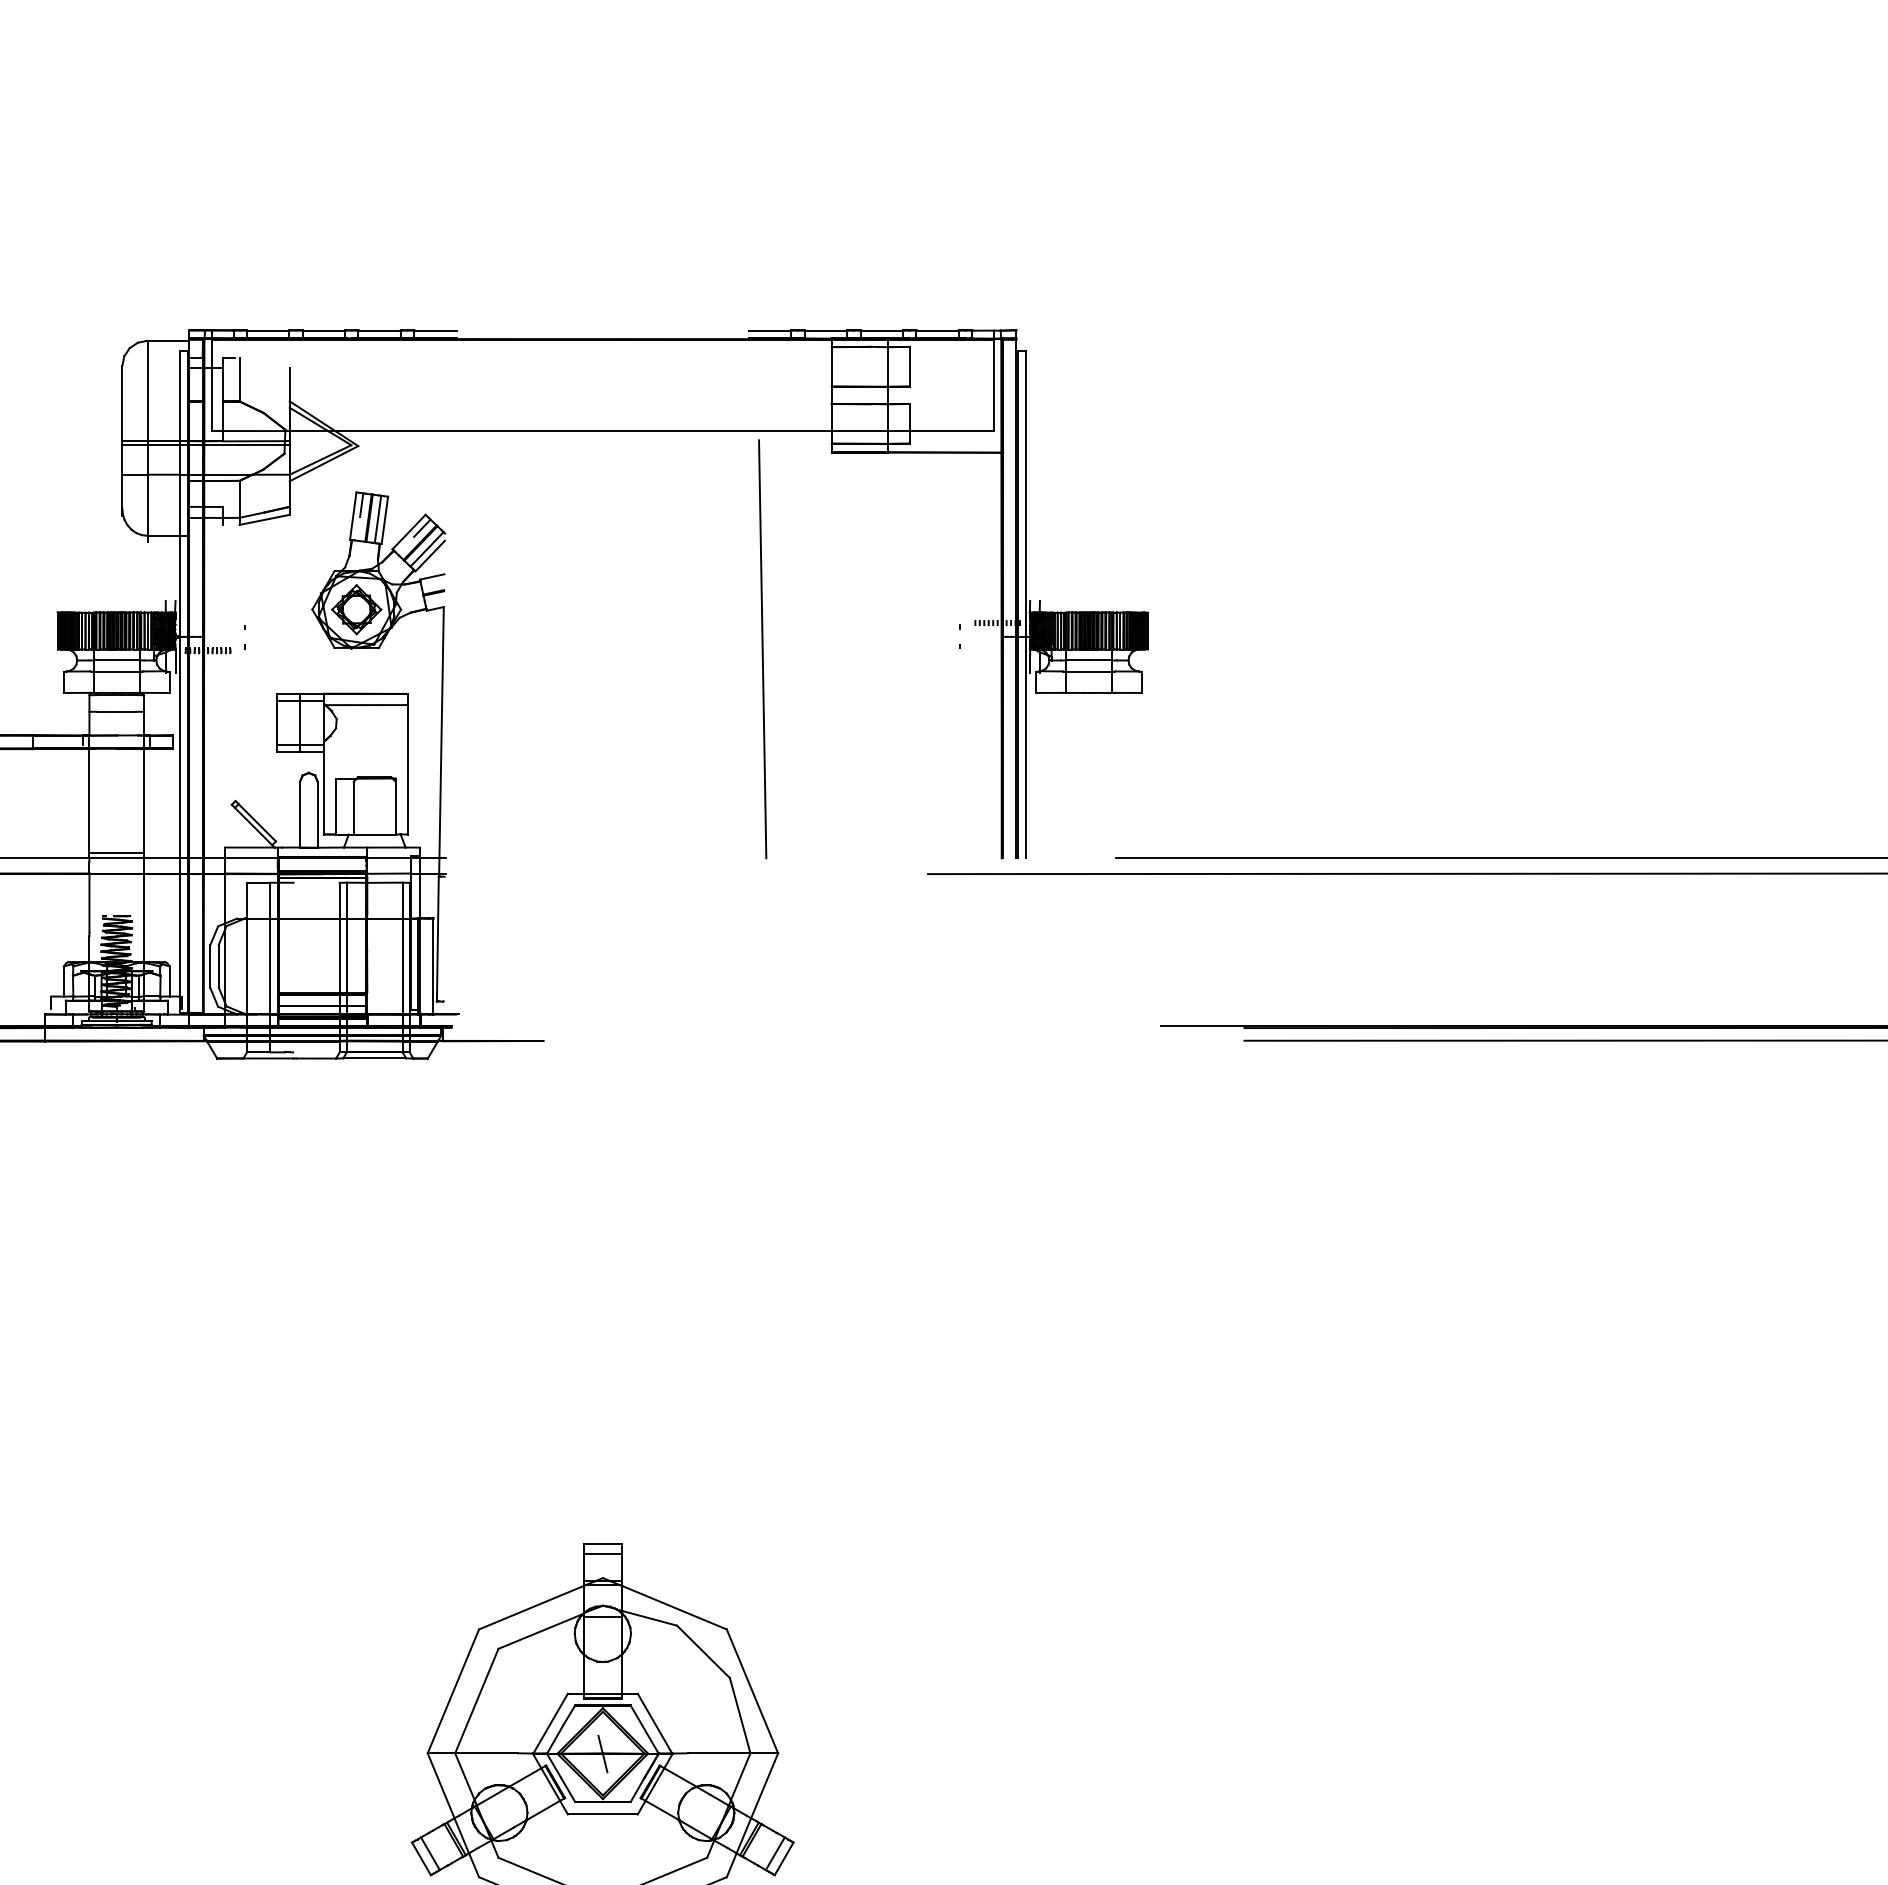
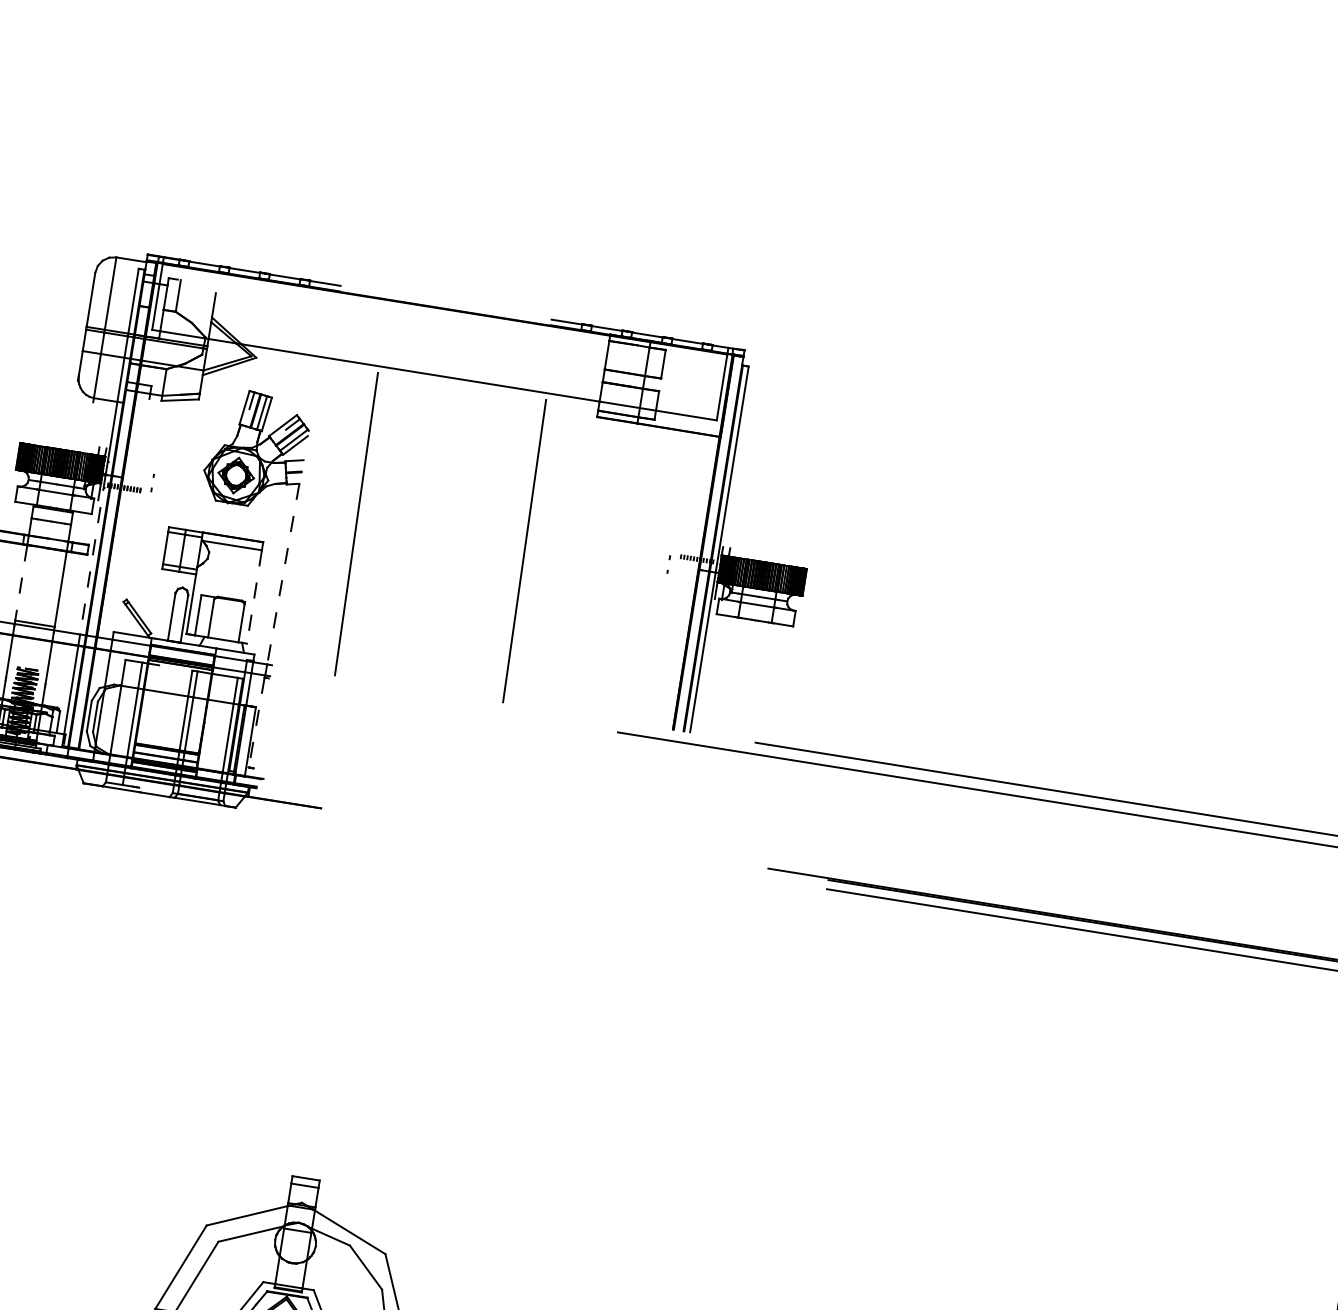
line: (529, 649) -> (356, 524), added
line: (441, 732) -> (283, 574), solid -> dashed
line: (180, 747) -> (93, 554), solid -> dashed
line: (407, 769) -> (254, 596), solid -> dashed
line: (89, 801) -> (21, 583), solid -> dashed
line: (437, 939) -> (256, 722), solid -> dashed

